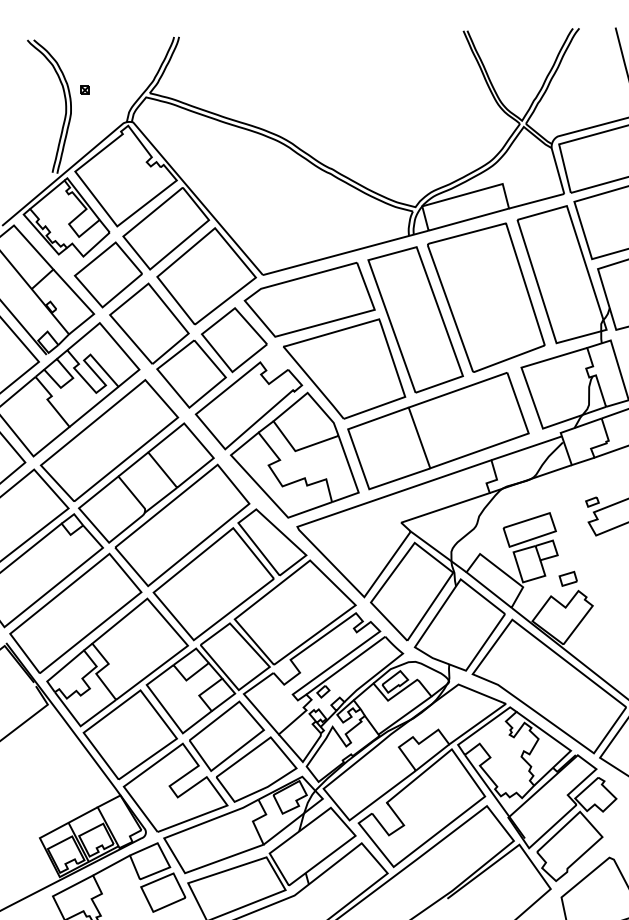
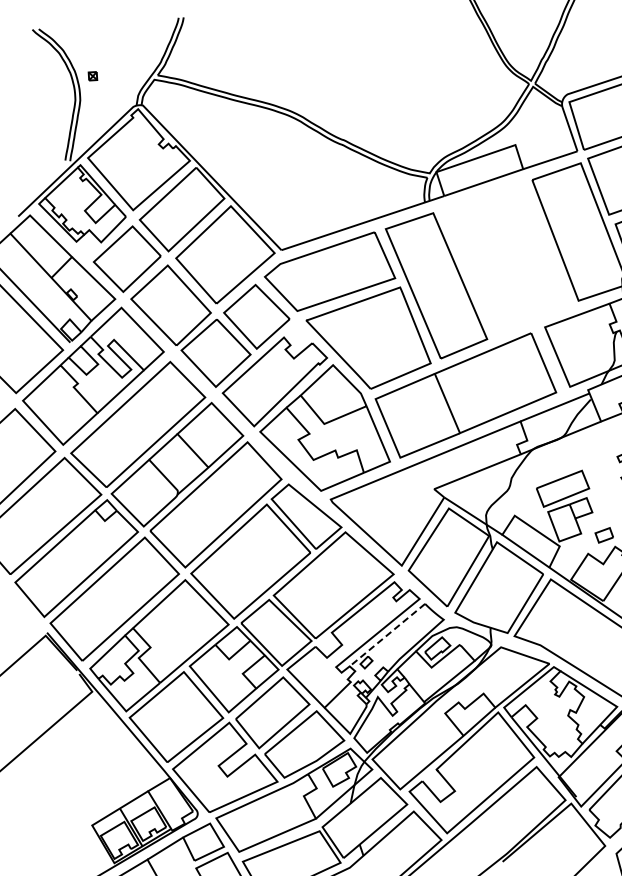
part: (486, 297) -> (505, 259), removed
line: (345, 665) -> (387, 635), solid -> dashed

